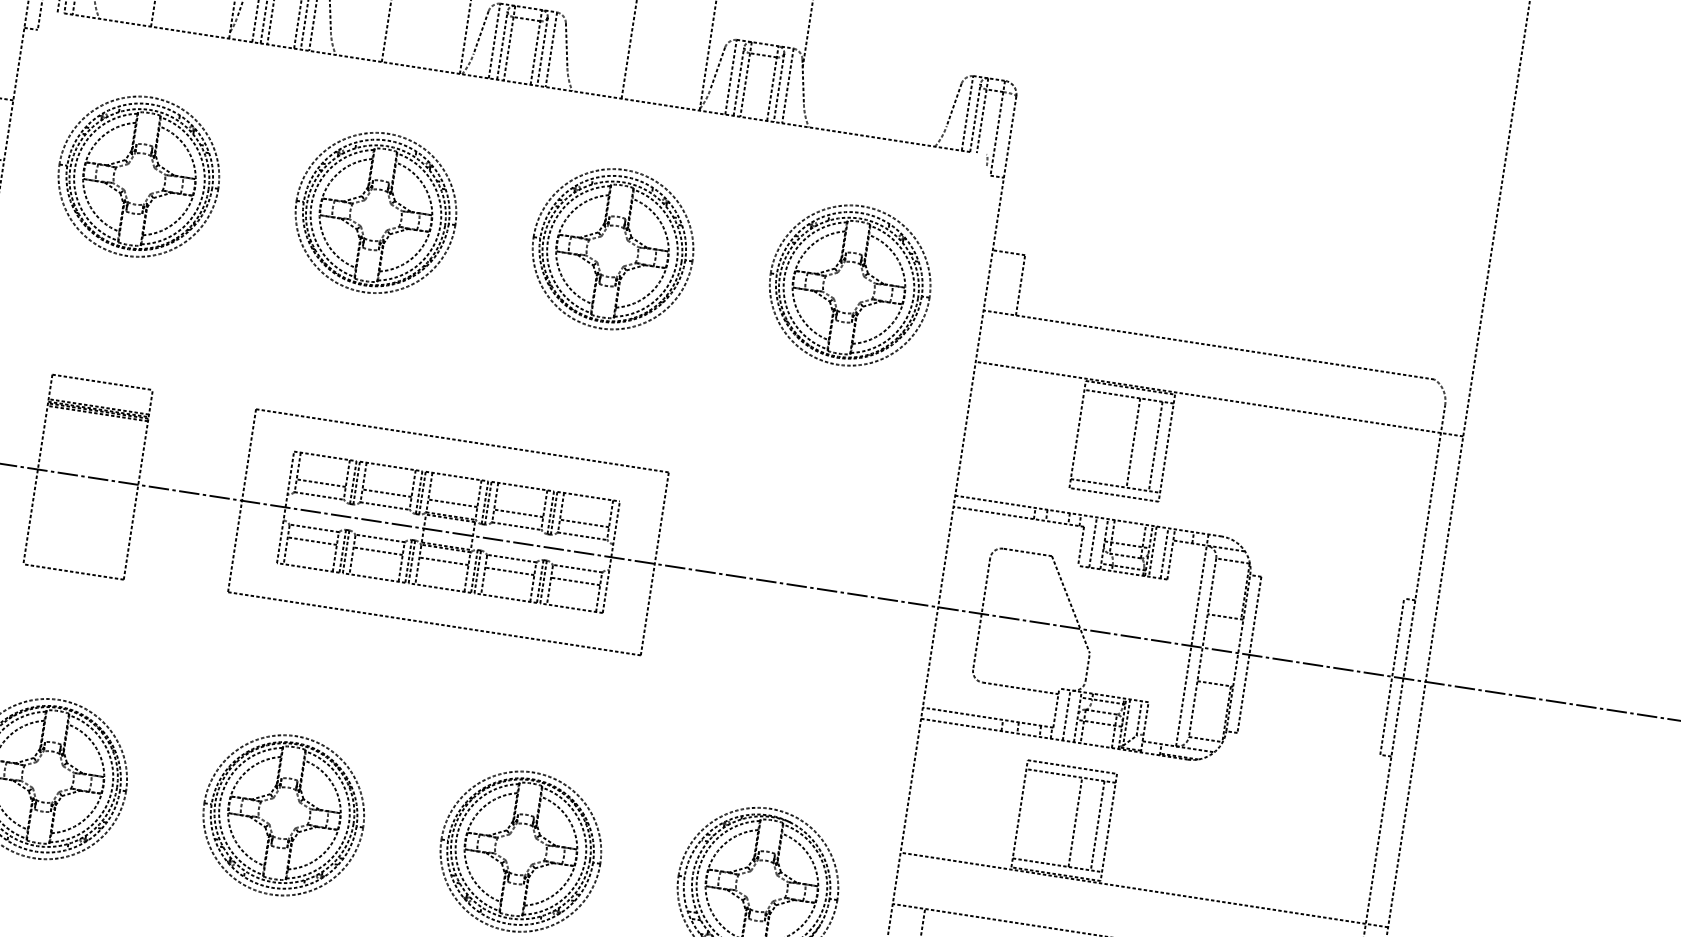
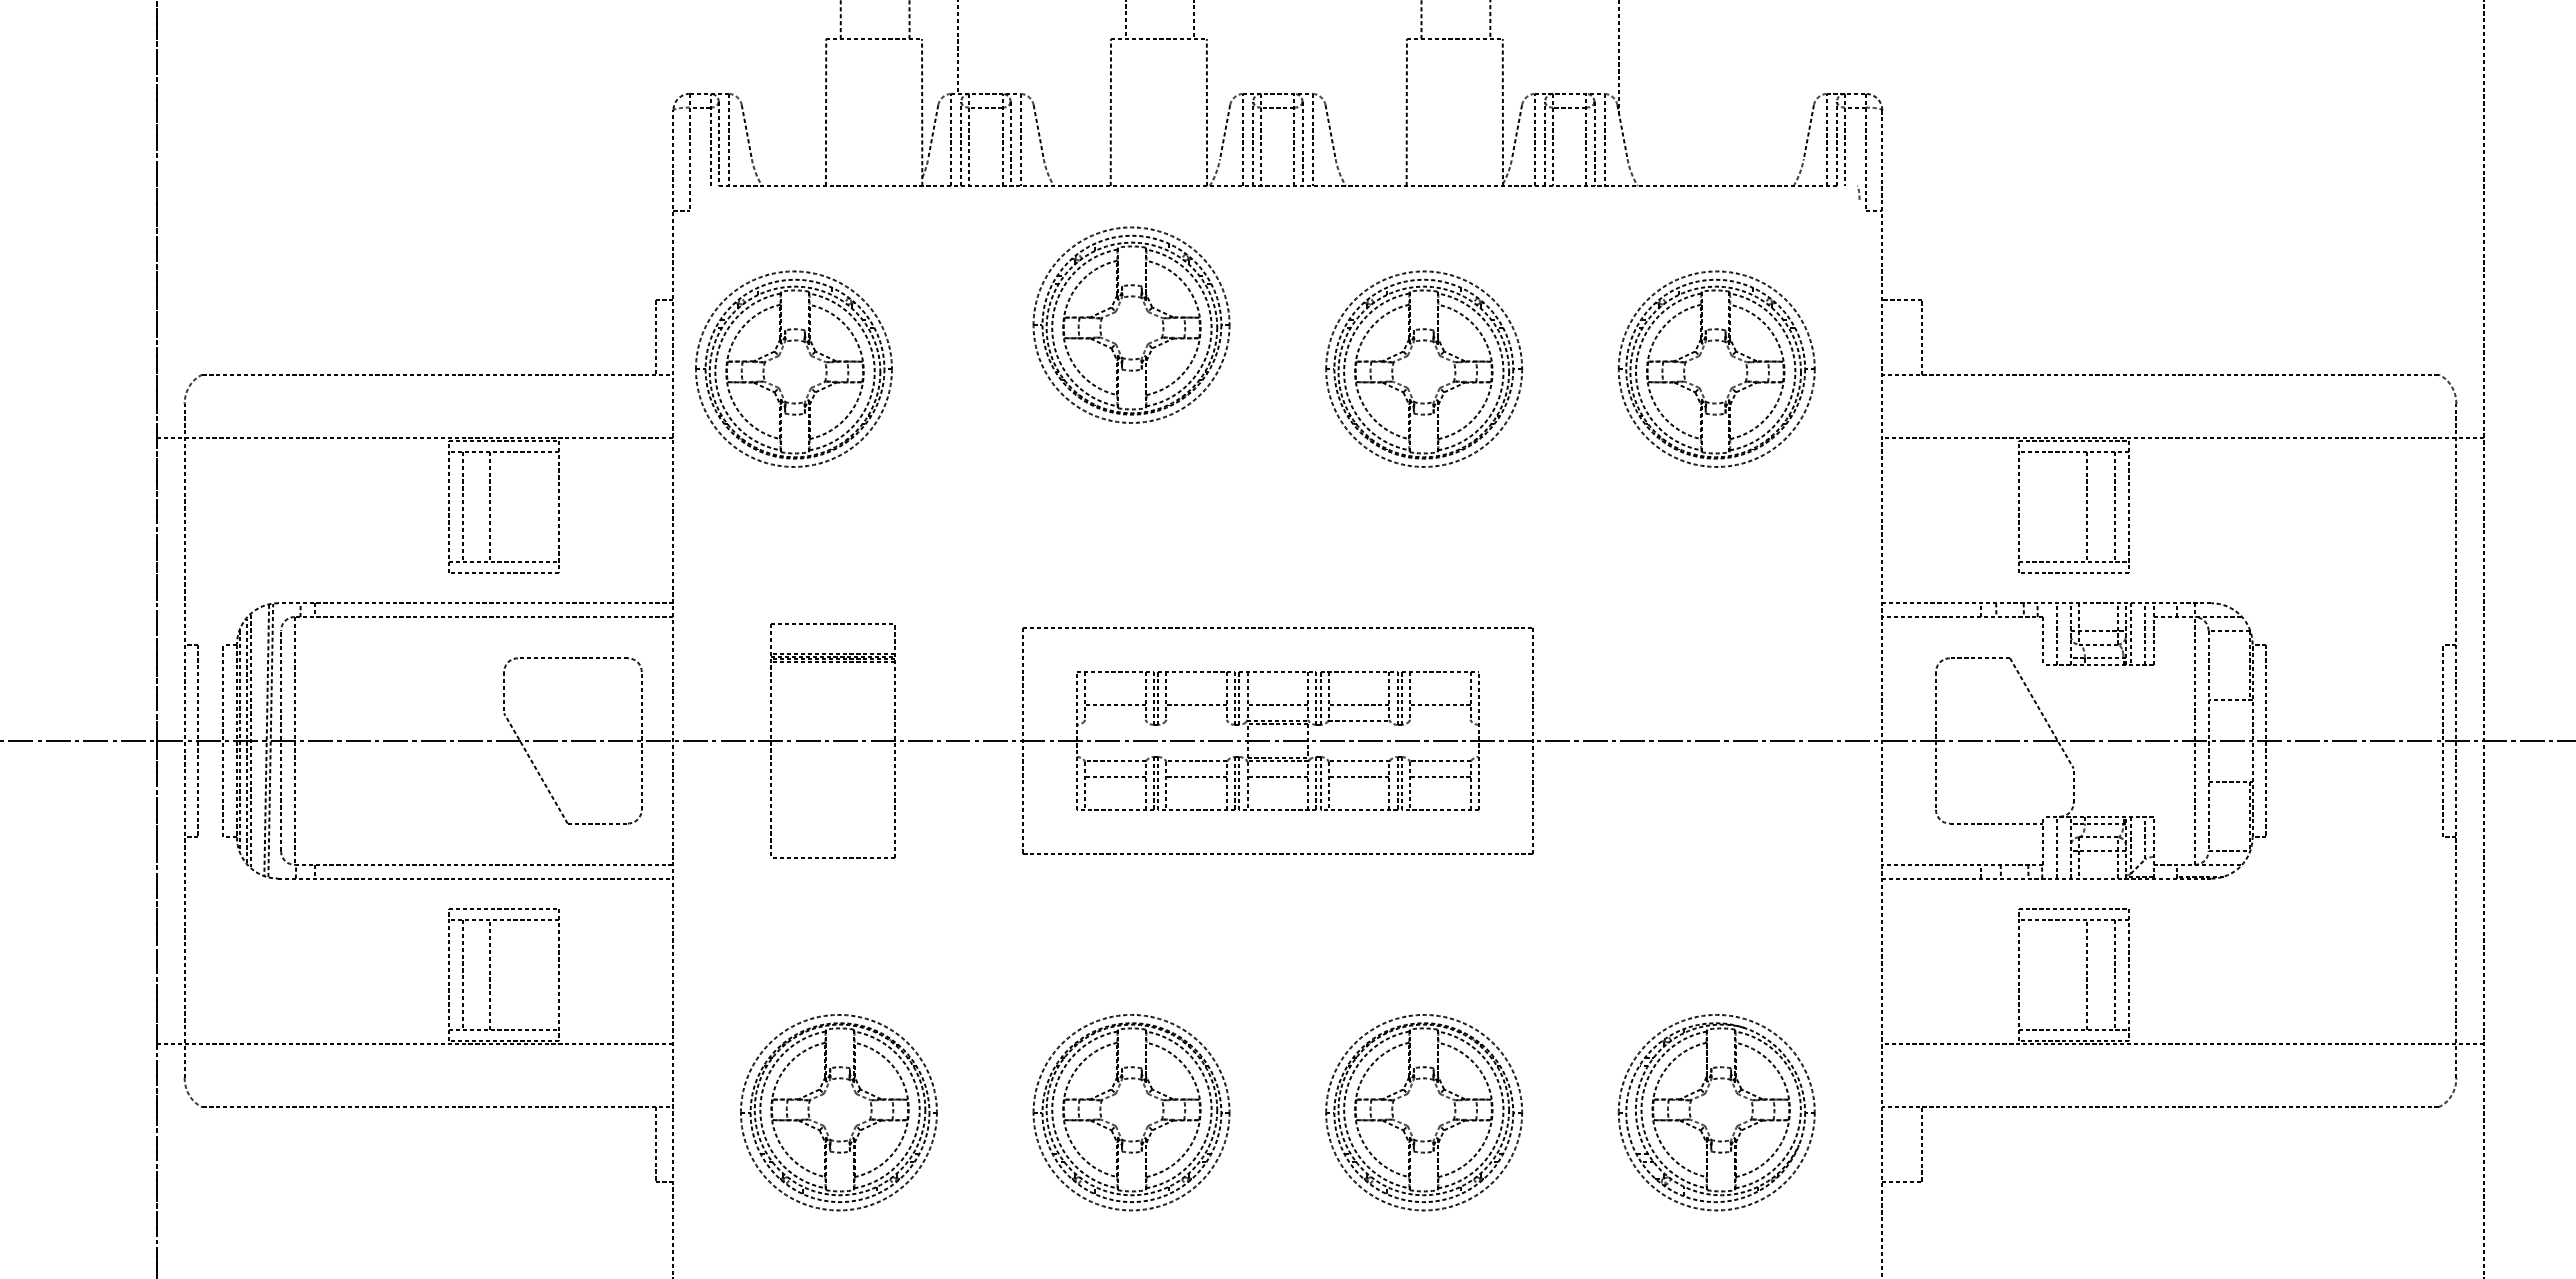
part: (129, 163) -> (780, 355), moved
part: (366, 200) -> (1117, 311), moved
line: (319, 495) -> (1115, 720), removed
line: (385, 505) -> (1196, 720), removed
line: (581, 535) -> (1439, 720), removed

